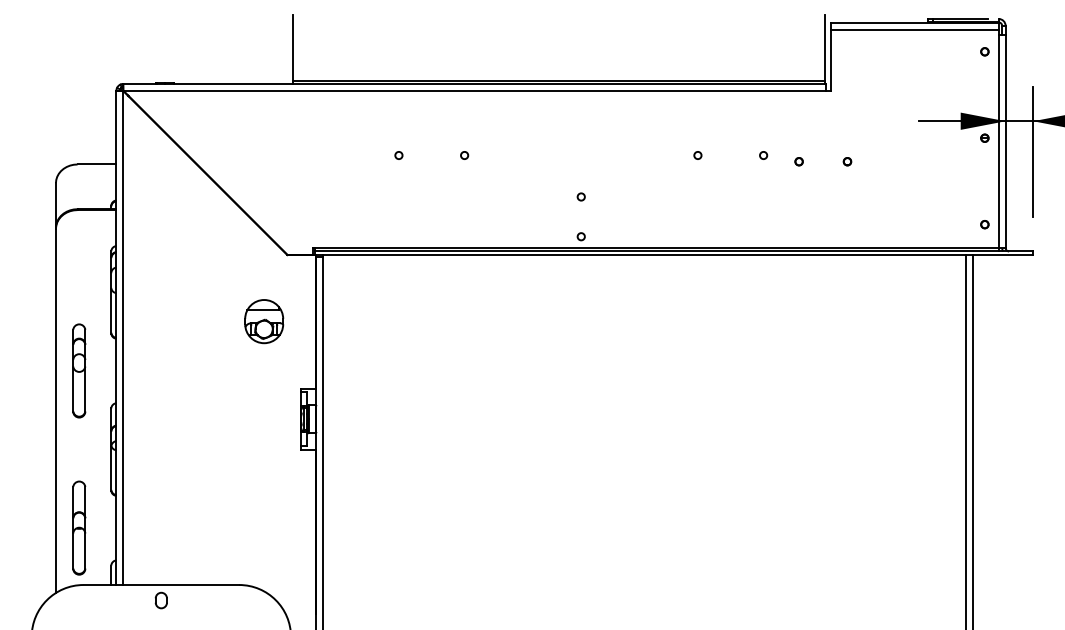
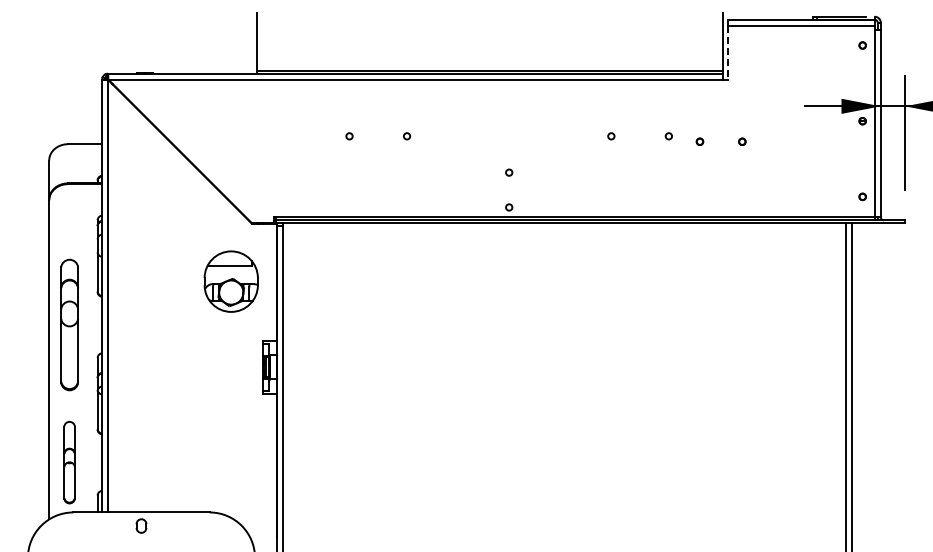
line: (830, 59) -> (727, 52), solid -> dashed
part: (264, 321) -> (231, 281), size x1.6
part: (79, 370) -> (69, 324), size x1.6

